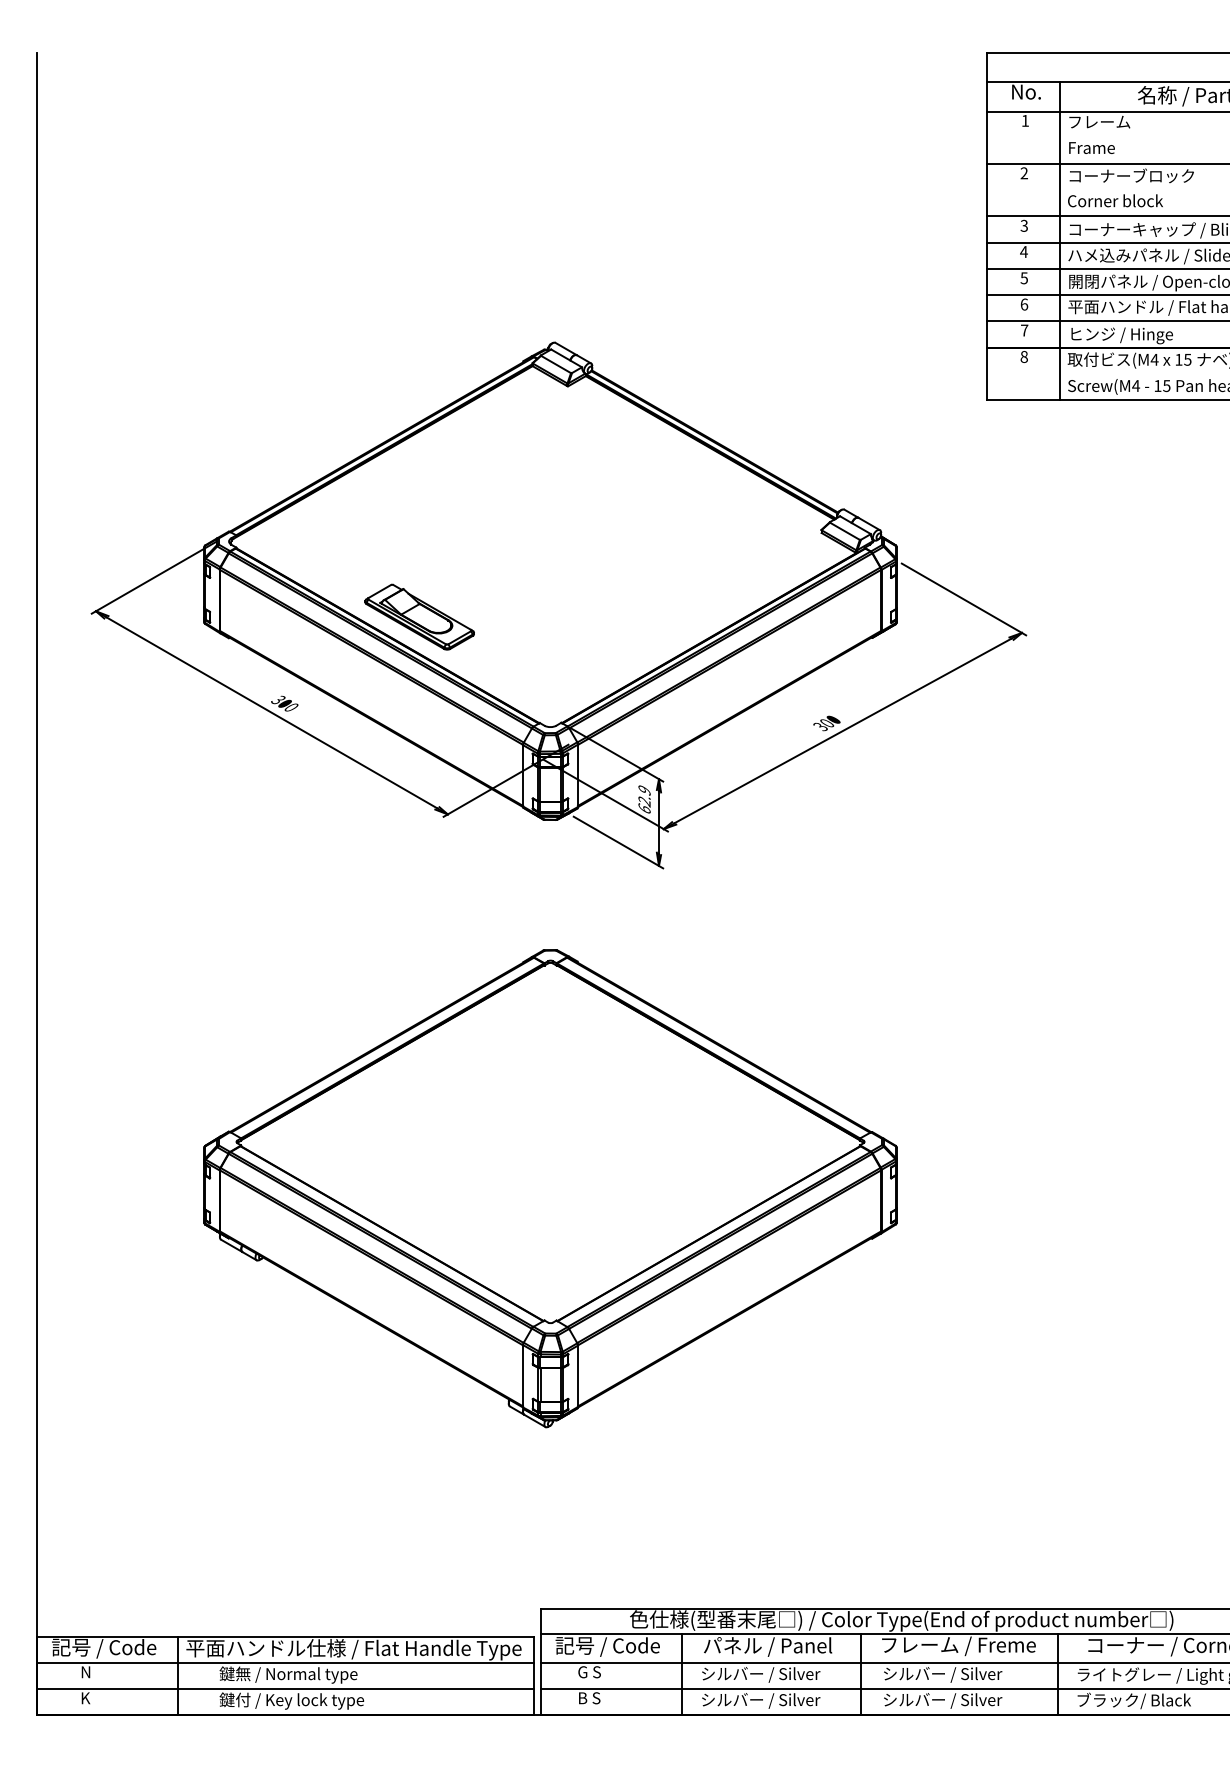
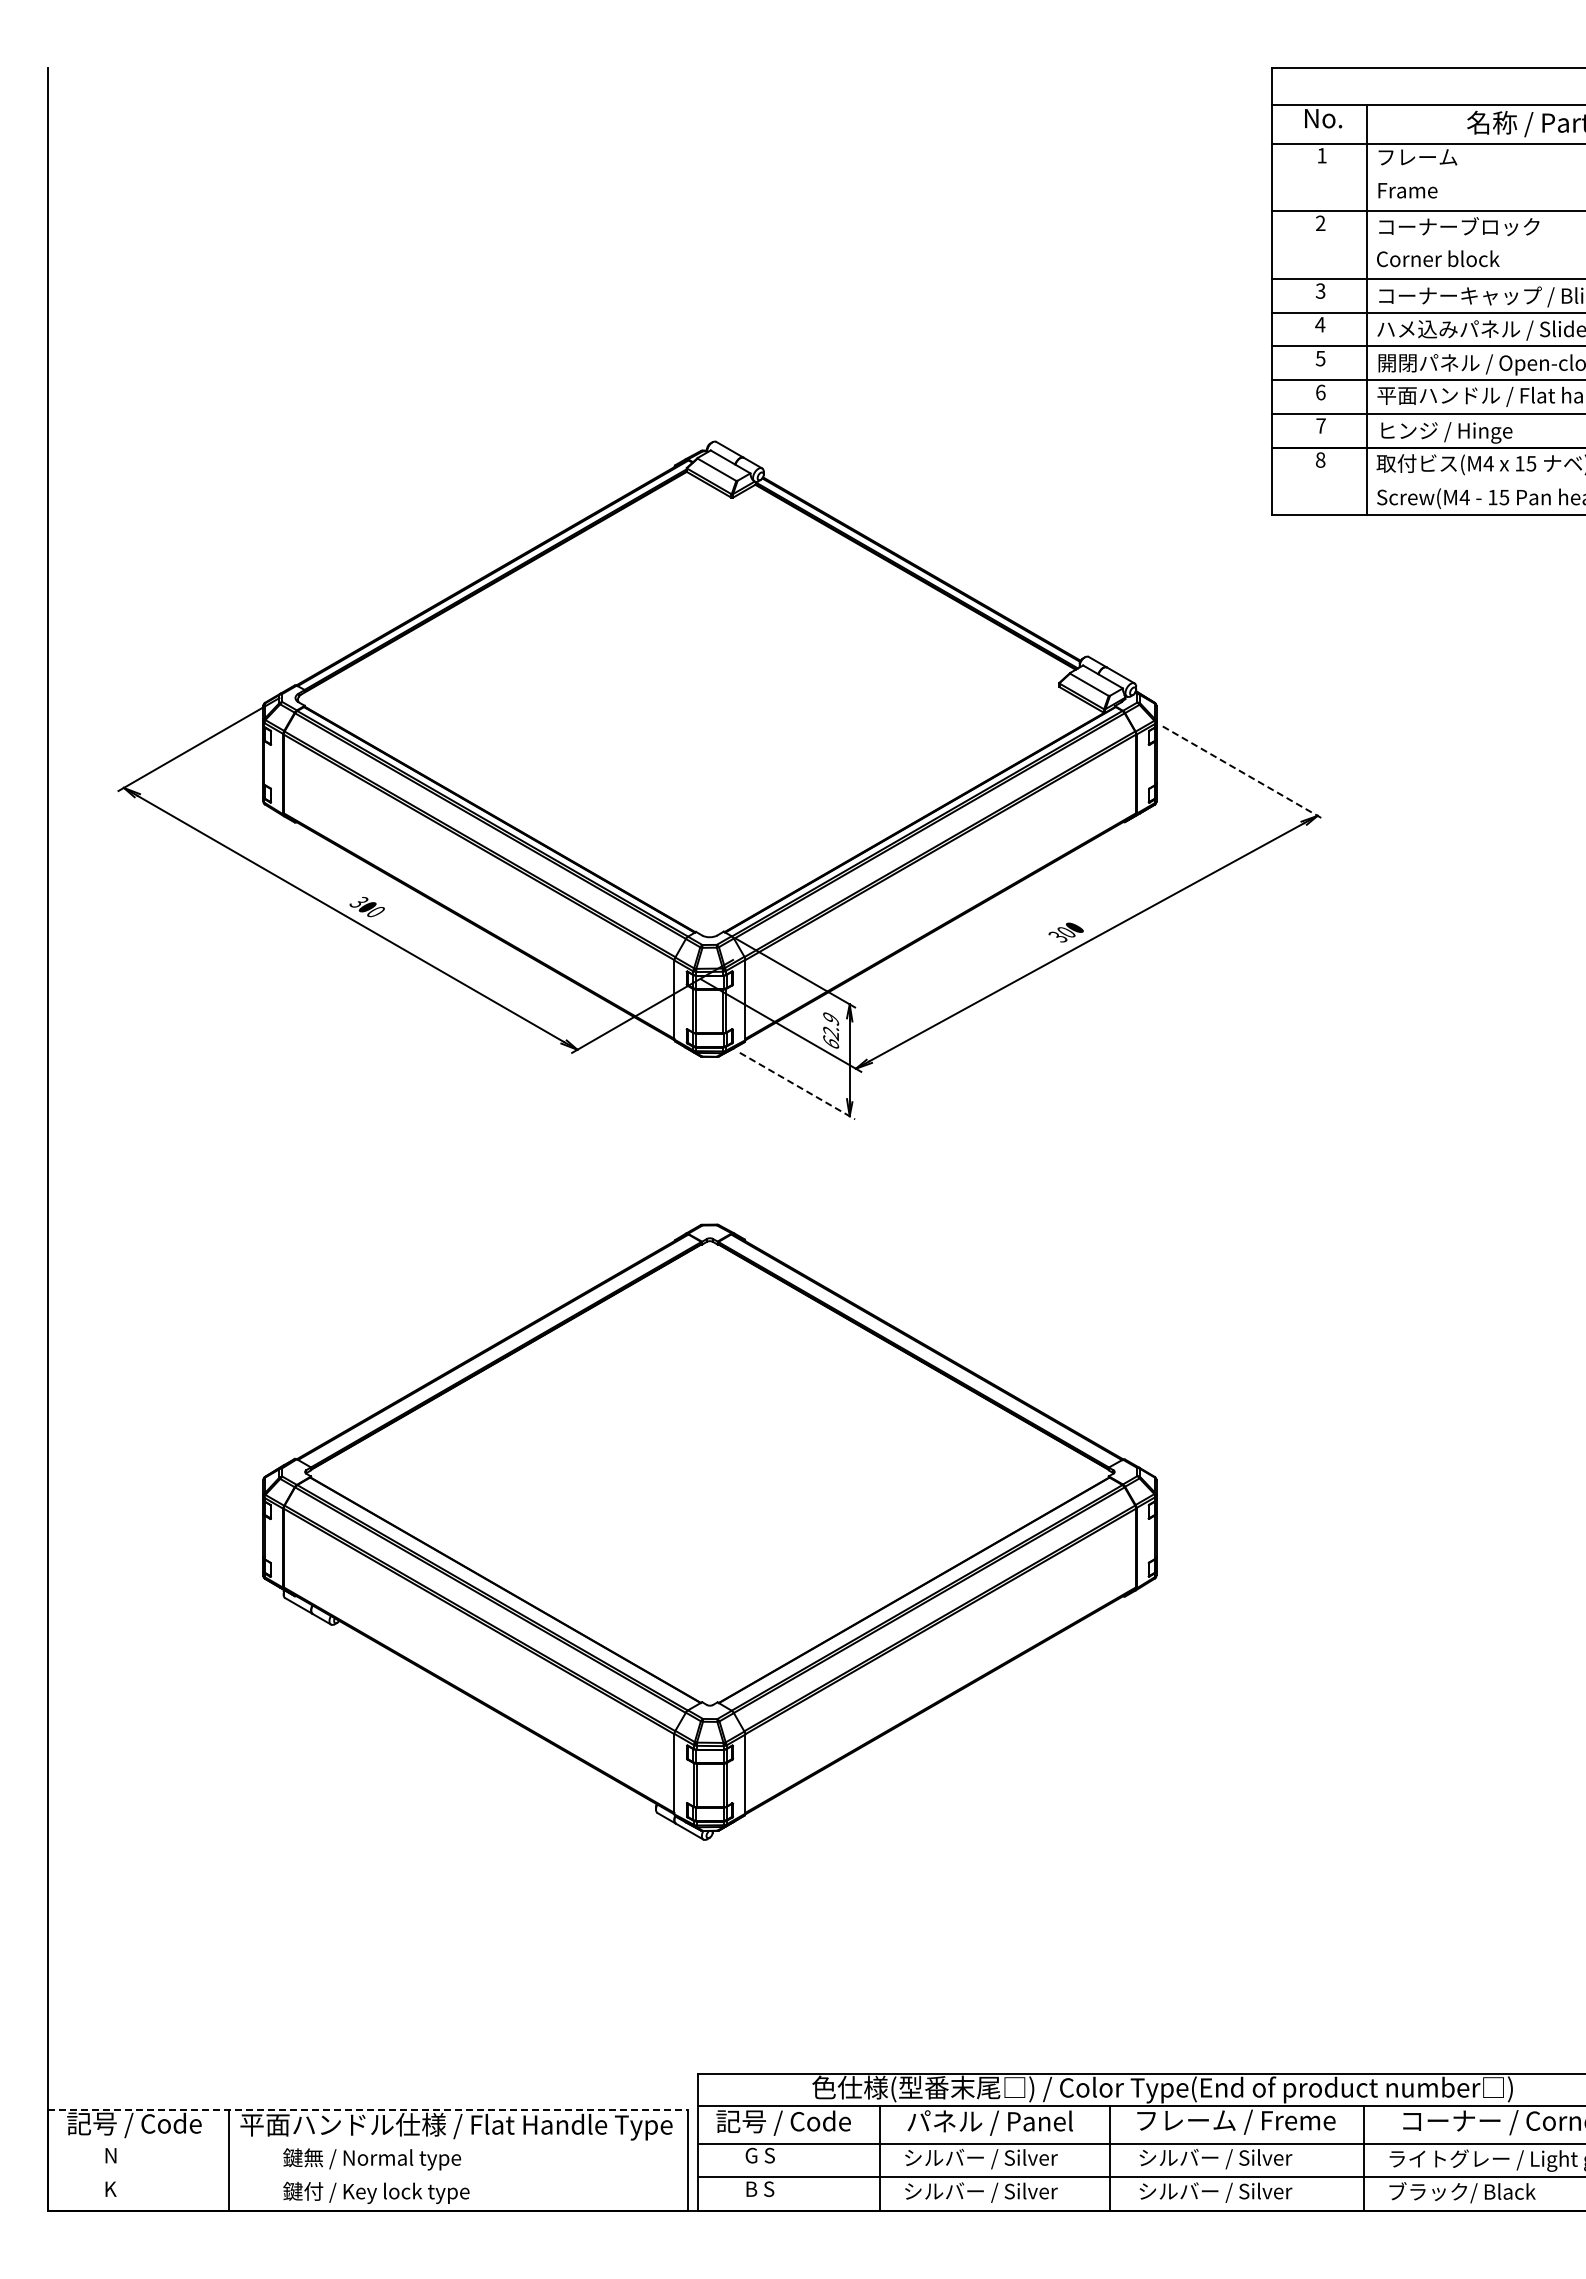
line: (963, 599) -> (1242, 772), solid -> dashed
part: (419, 617) -> (541, 795), removed
line: (618, 842) -> (797, 1086), solid -> dashed
line: (285, 1636) -> (368, 2109), solid -> dashed
line: (284, 1662) -> (367, 2143), removed
line: (284, 1689) -> (367, 2177), removed

